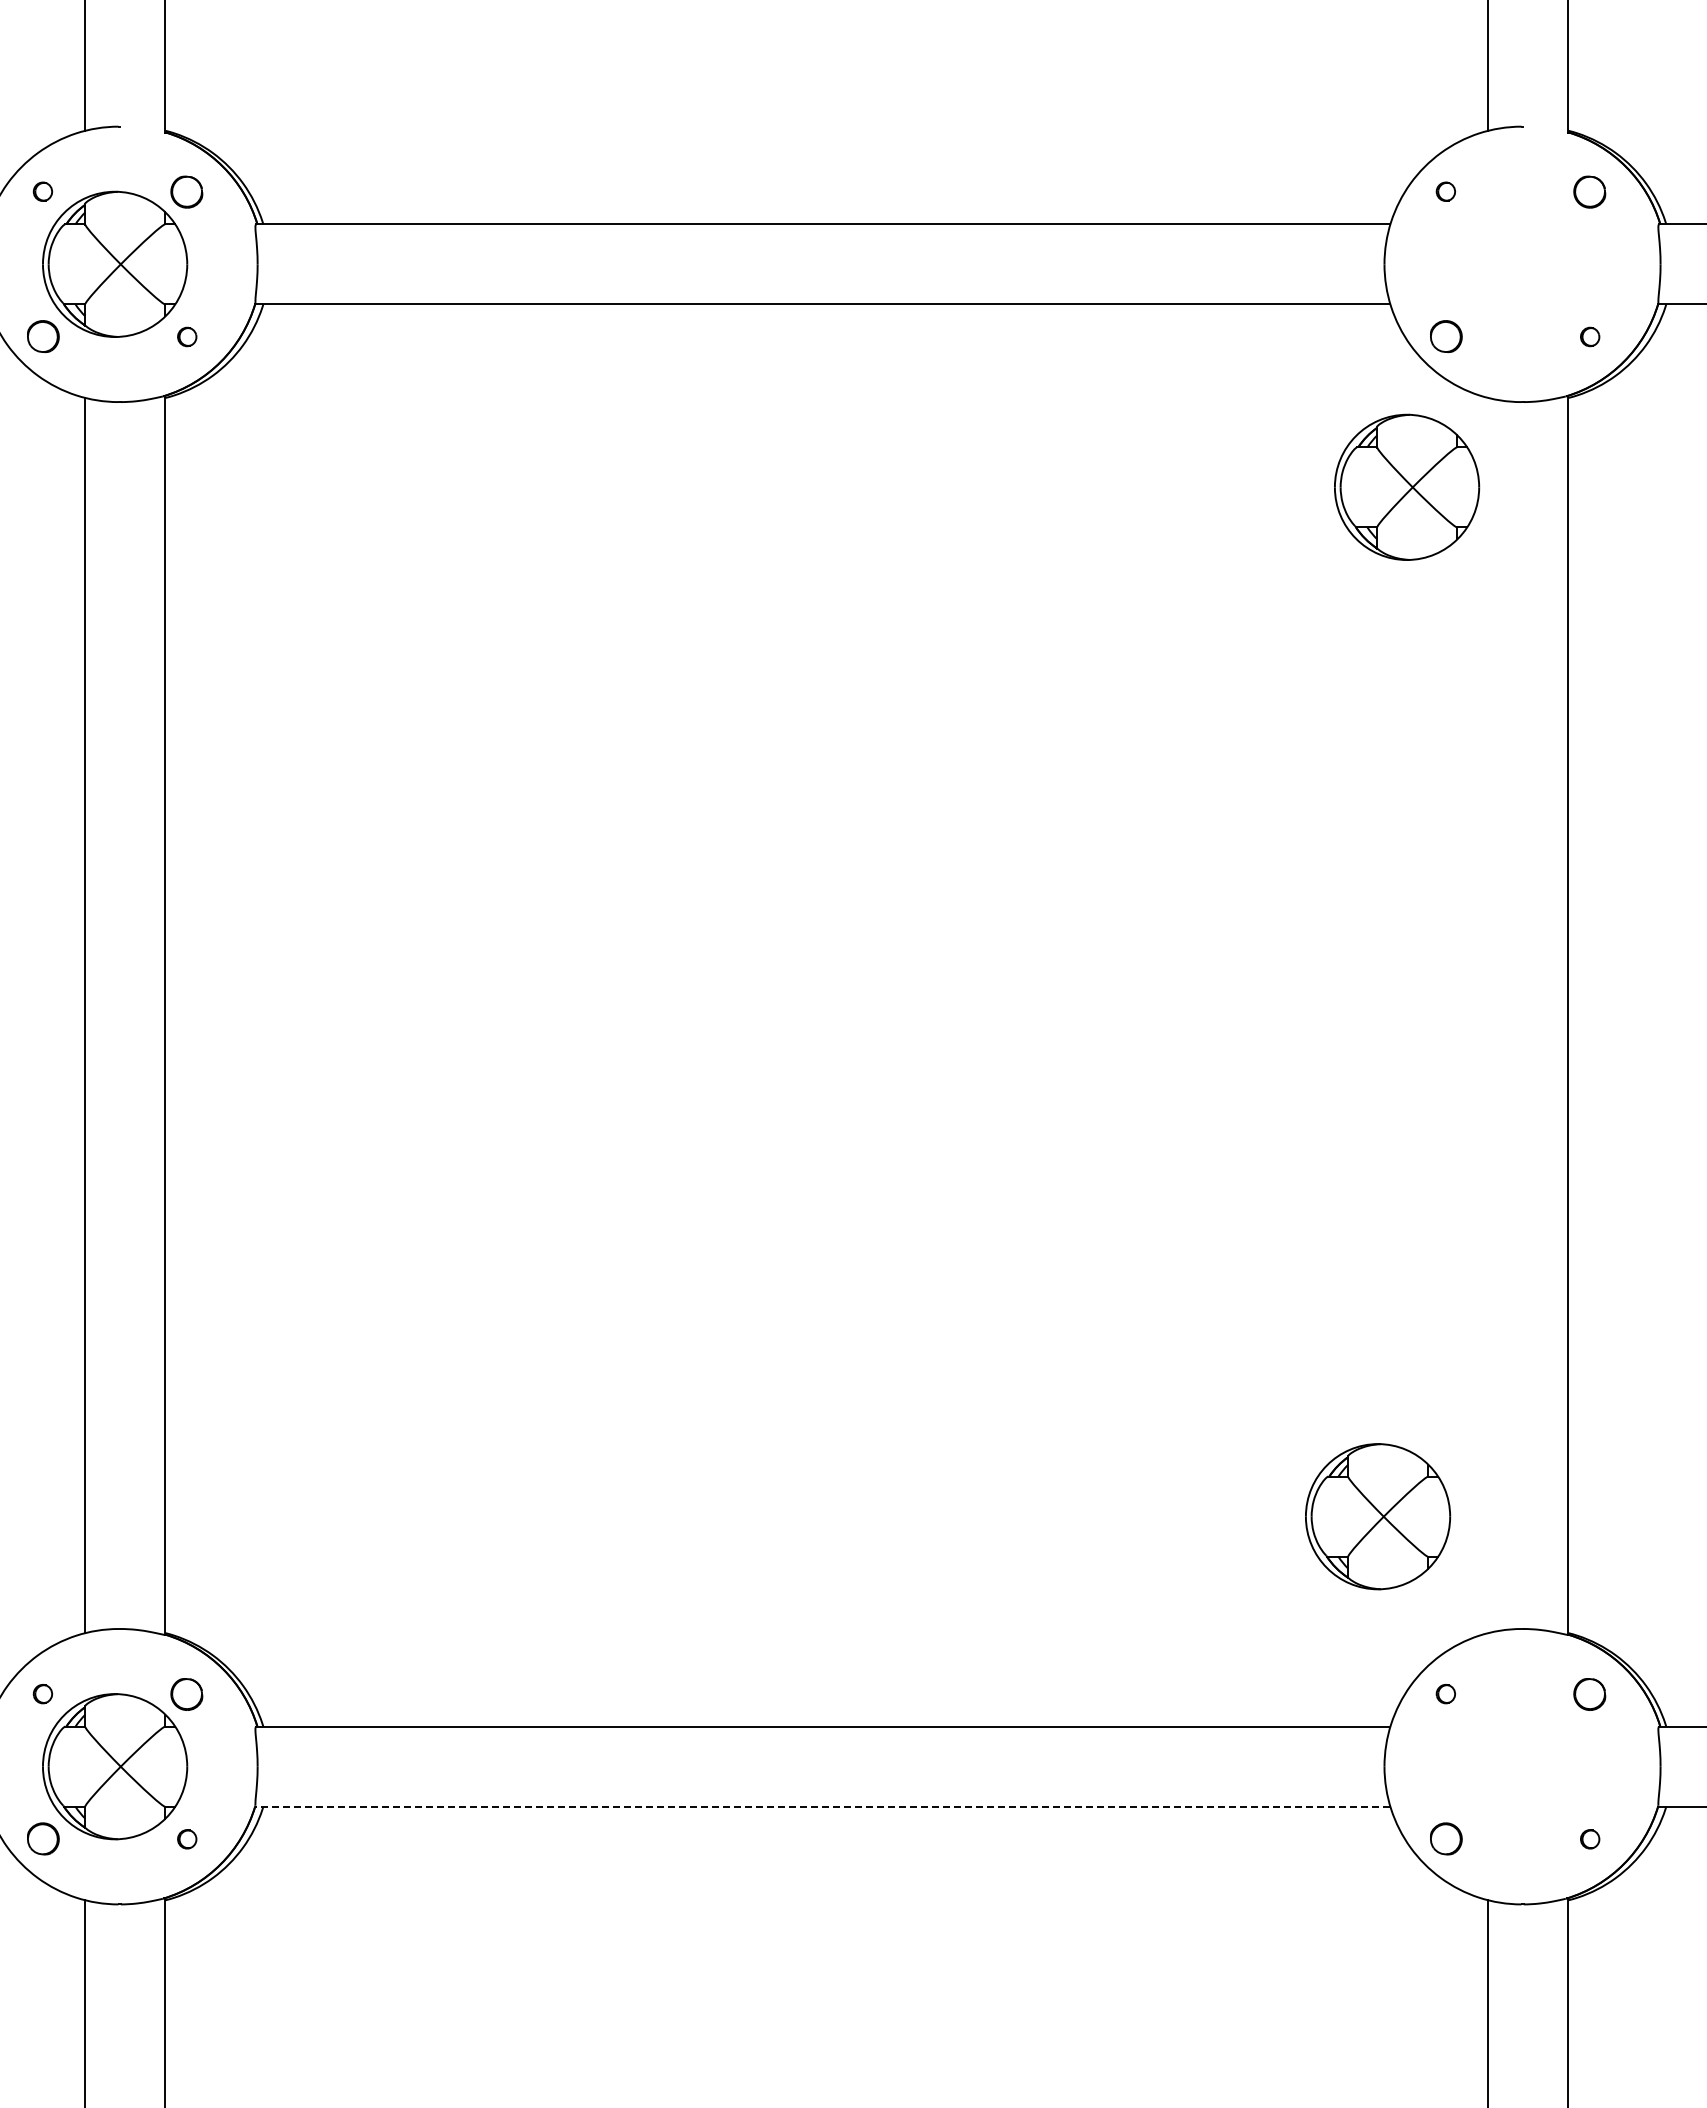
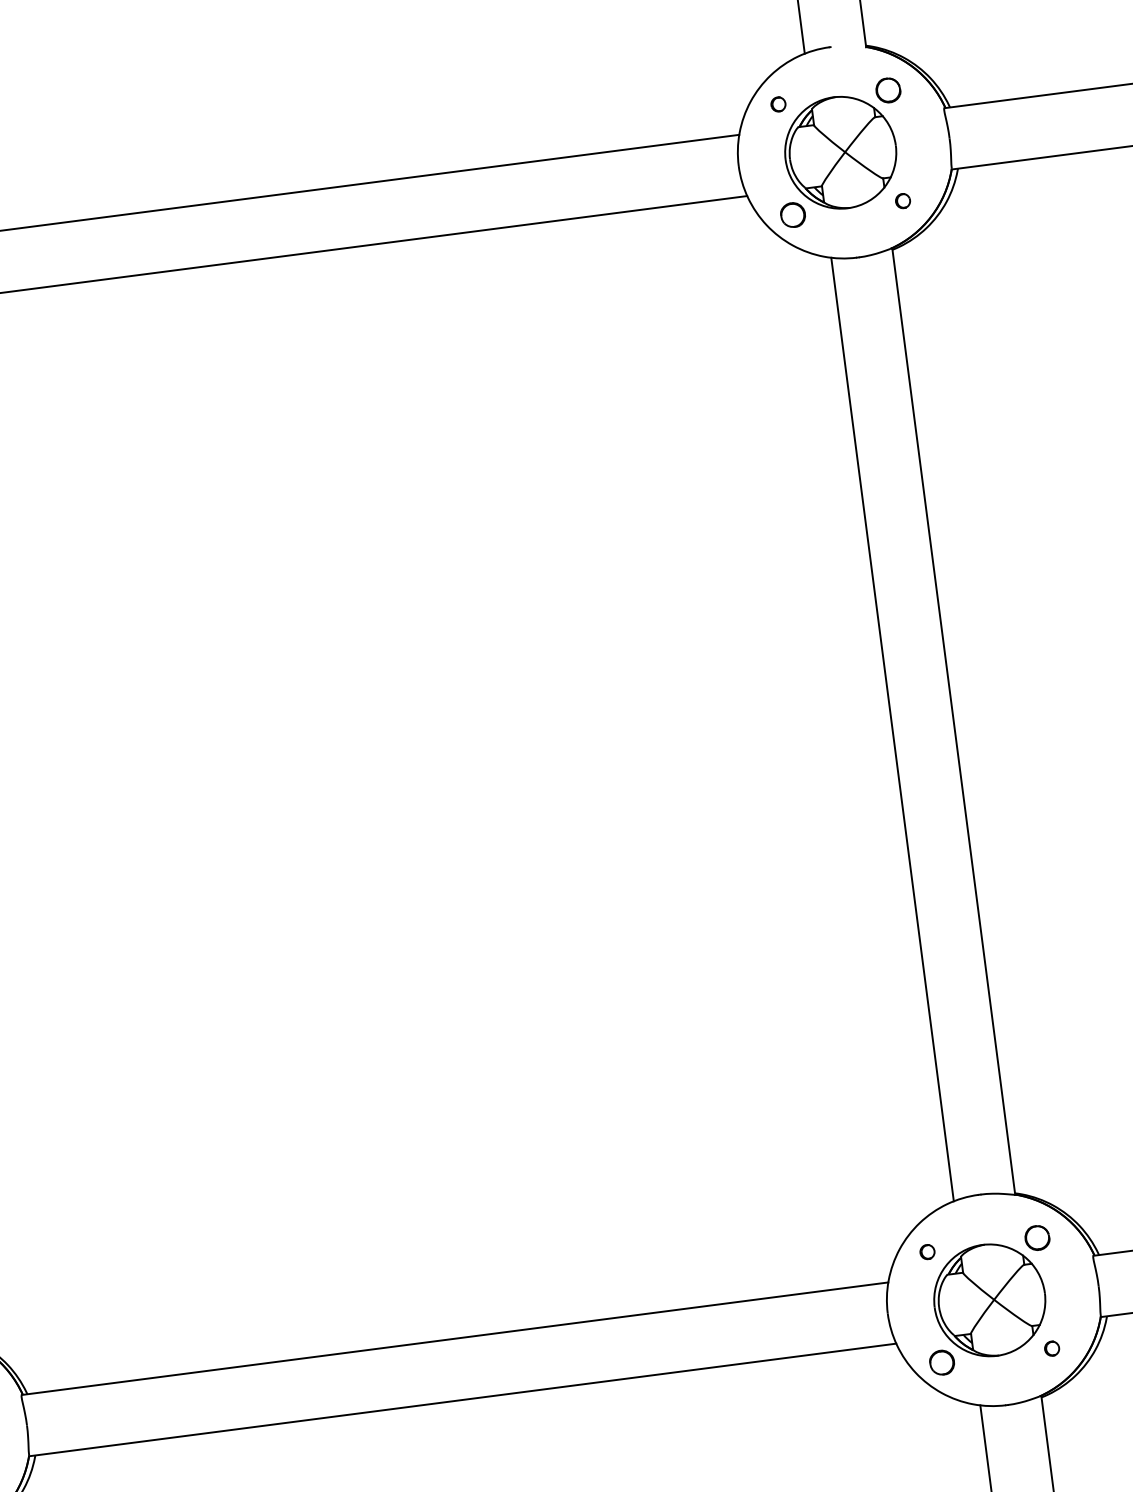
part: (1407, 486) -> (841, 152), moved
line: (1488, 1015) -> (892, 729), added
part: (1378, 1516) -> (990, 1300), moved
line: (822, 1806) -> (462, 1399), dashed -> solid

